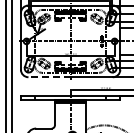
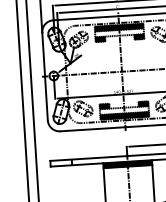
line: (49, 77) -> (92, 129), dashed -> solid

